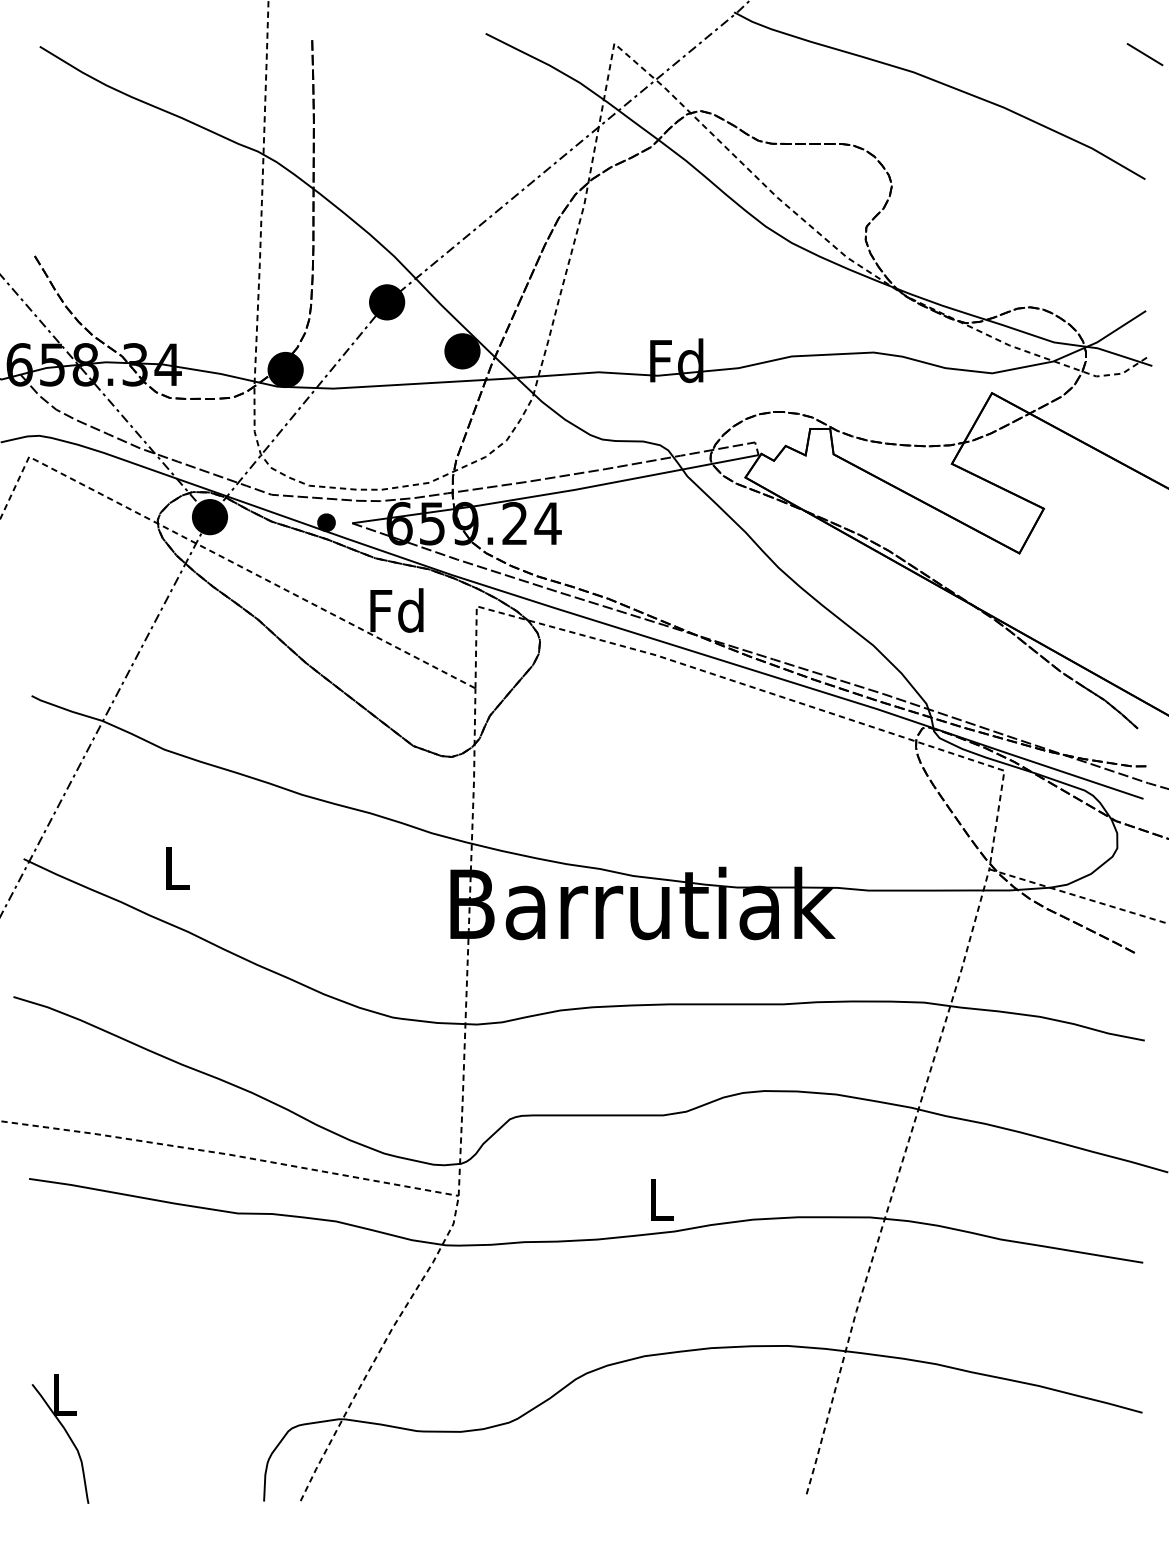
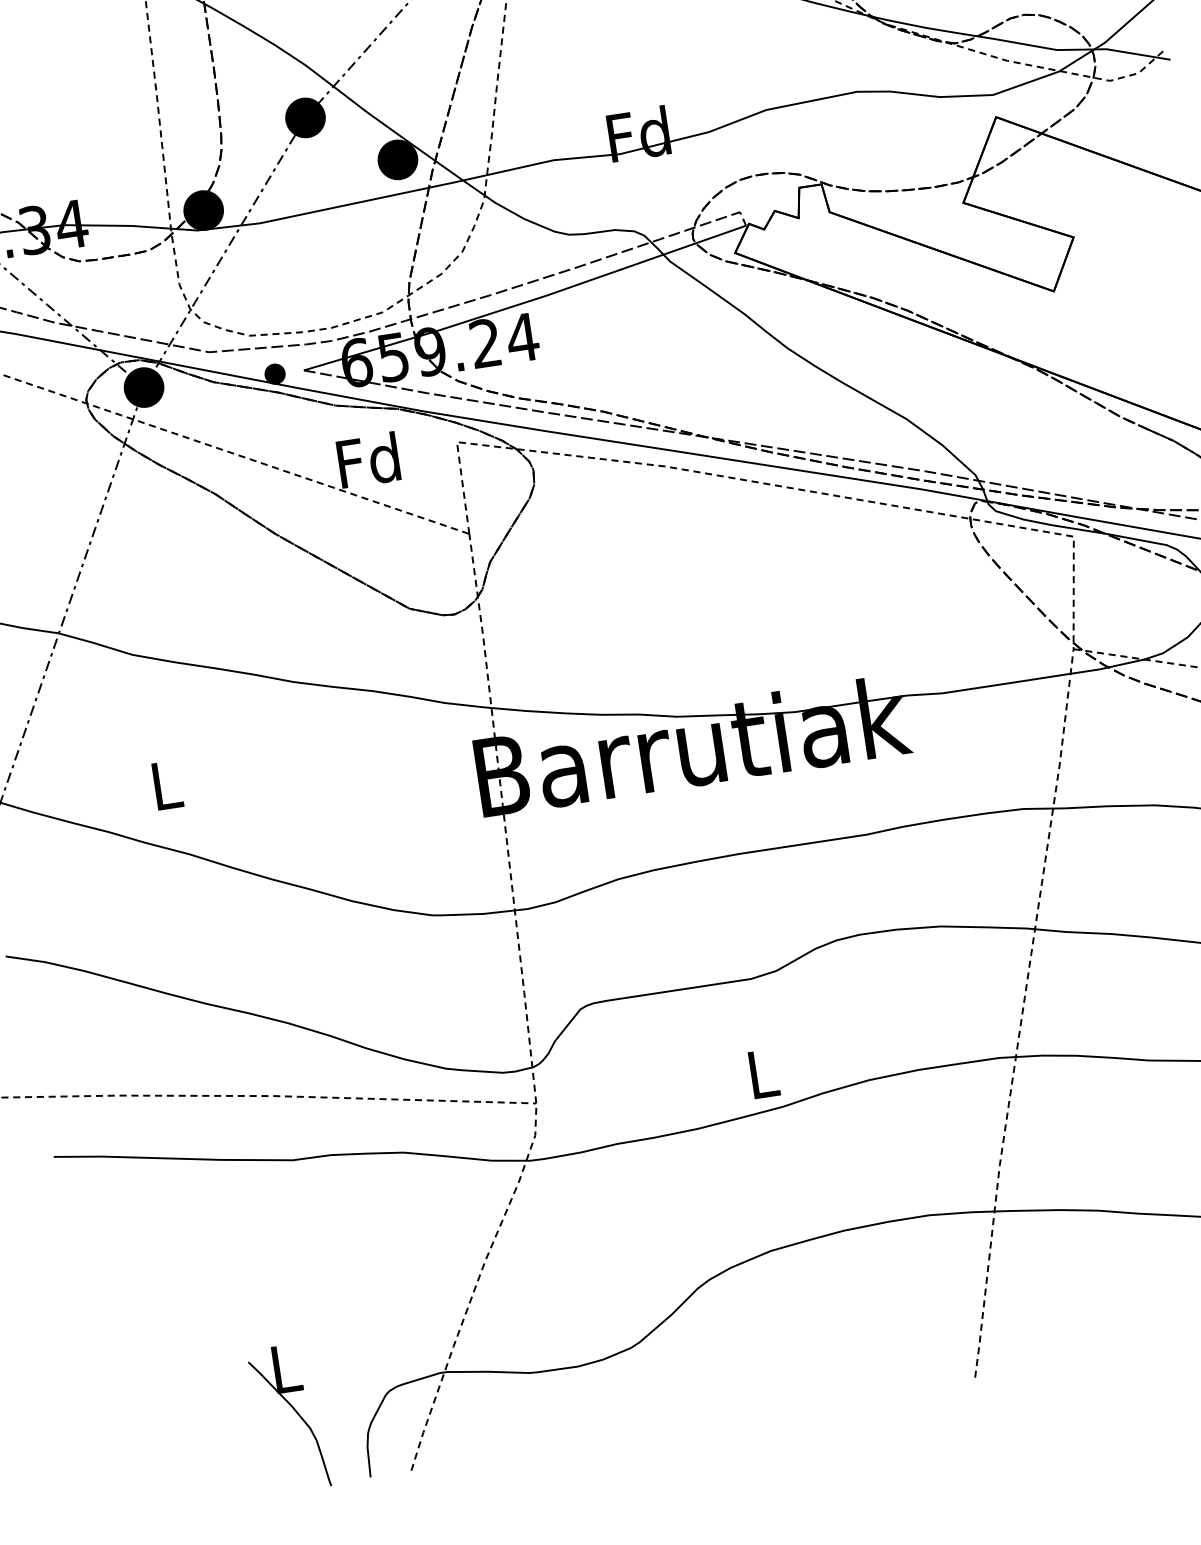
part: (66, 1434) -> (295, 1412), moved

